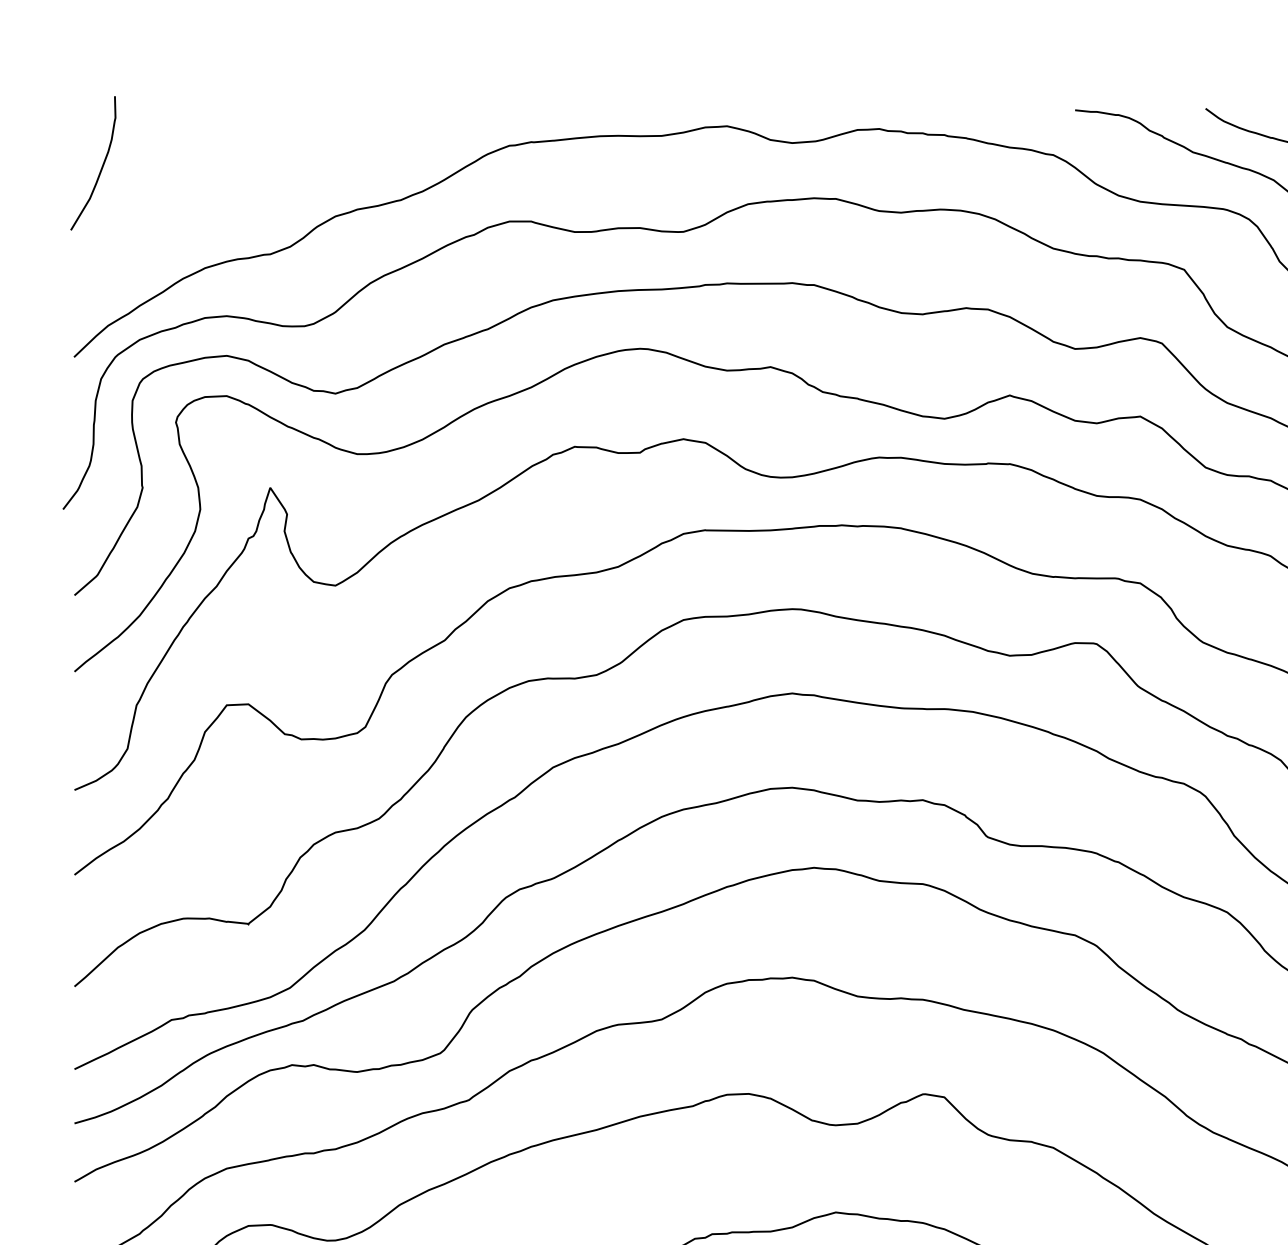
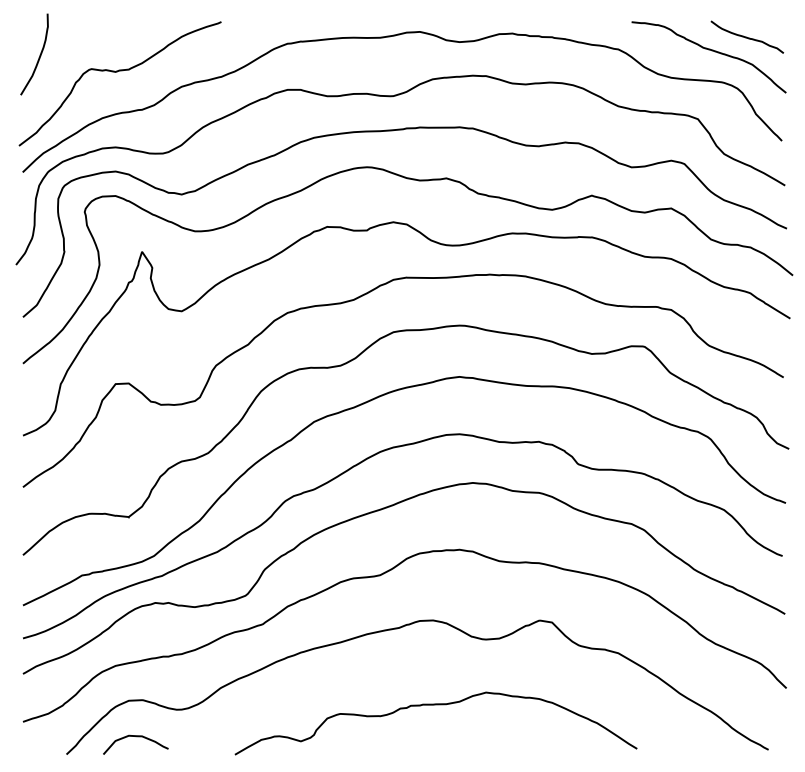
curve: (229, 192) -> (117, 72), added

